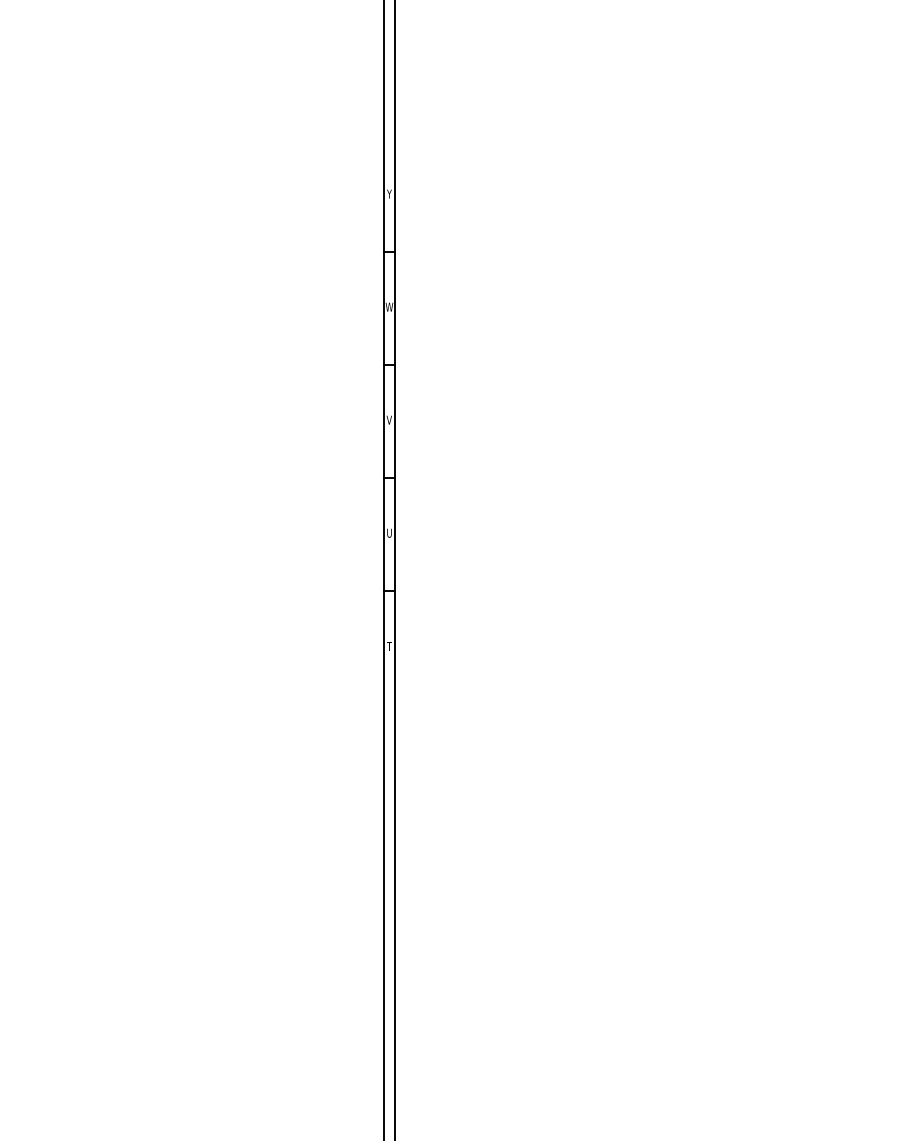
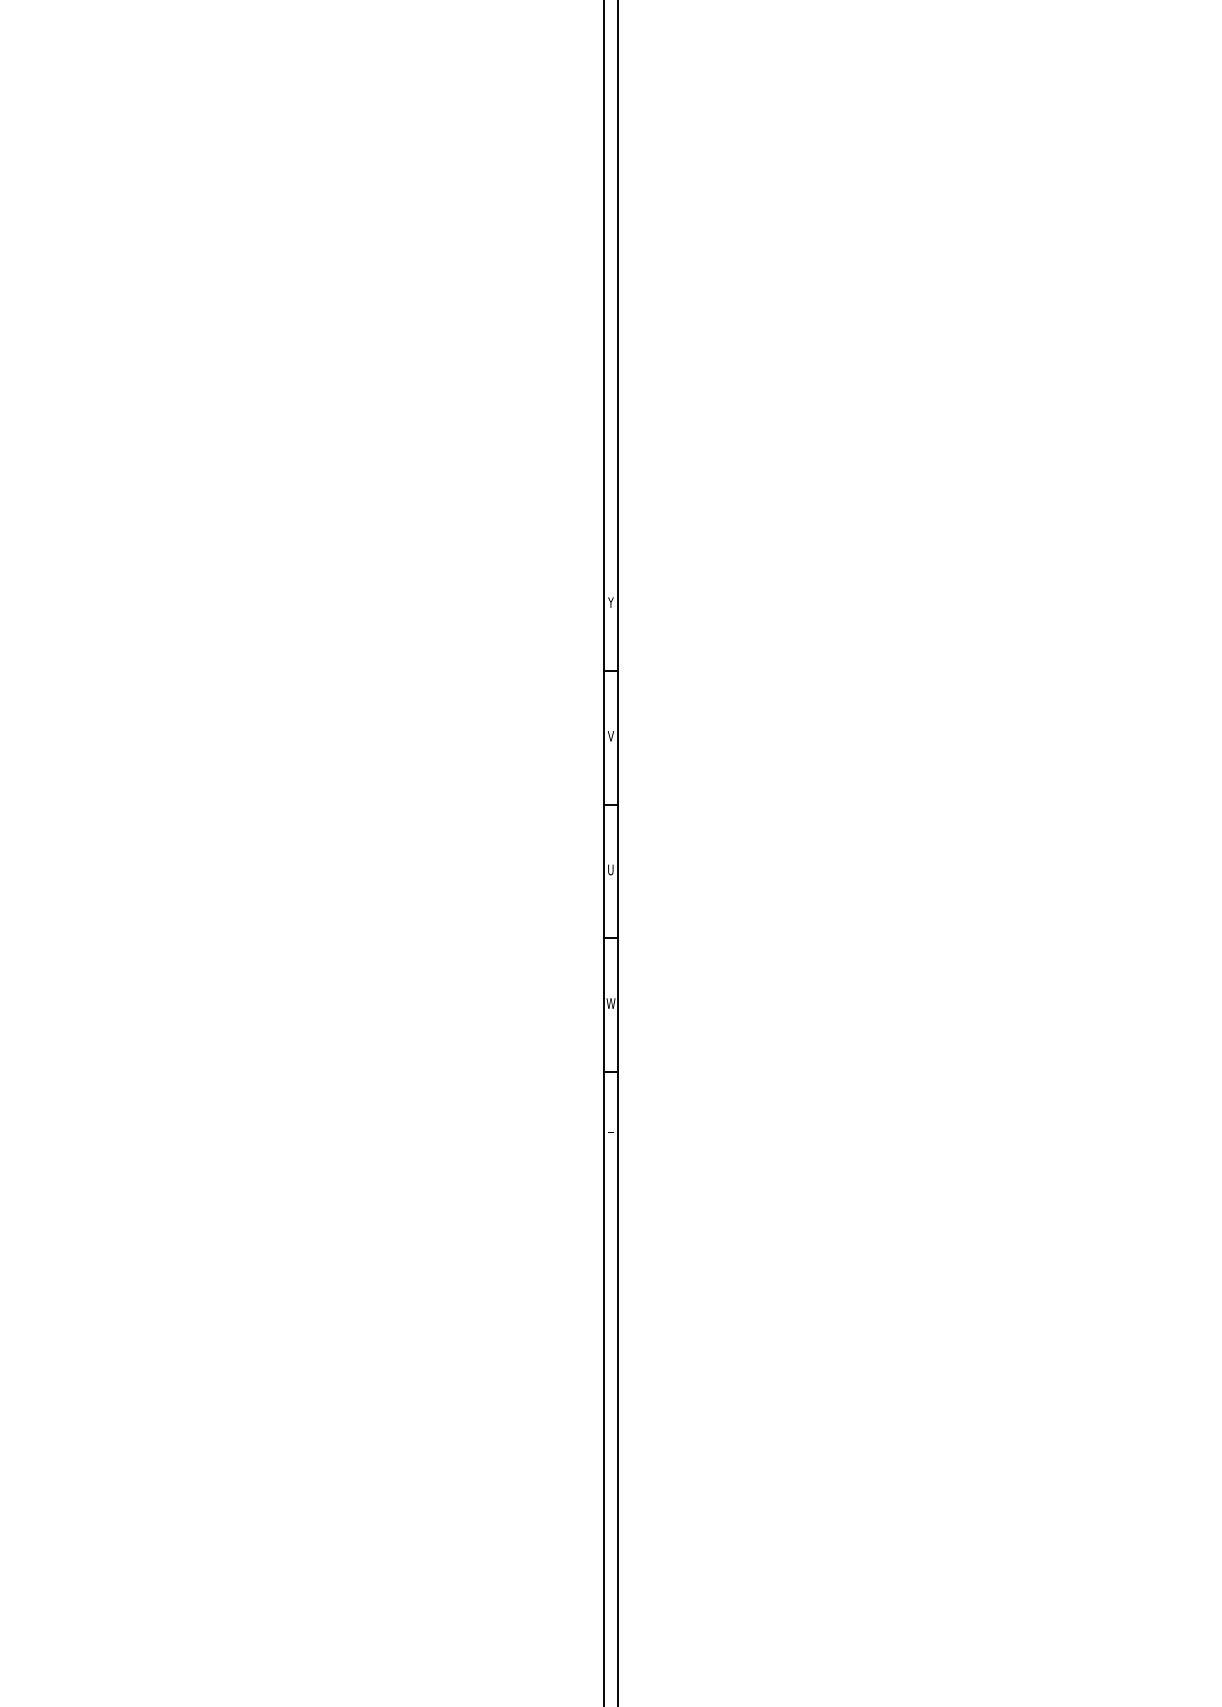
text: (389, 307) -> (610, 736), W -> V
text: (389, 419) -> (610, 869), V -> U
text: (389, 533) -> (610, 1003), U -> W

